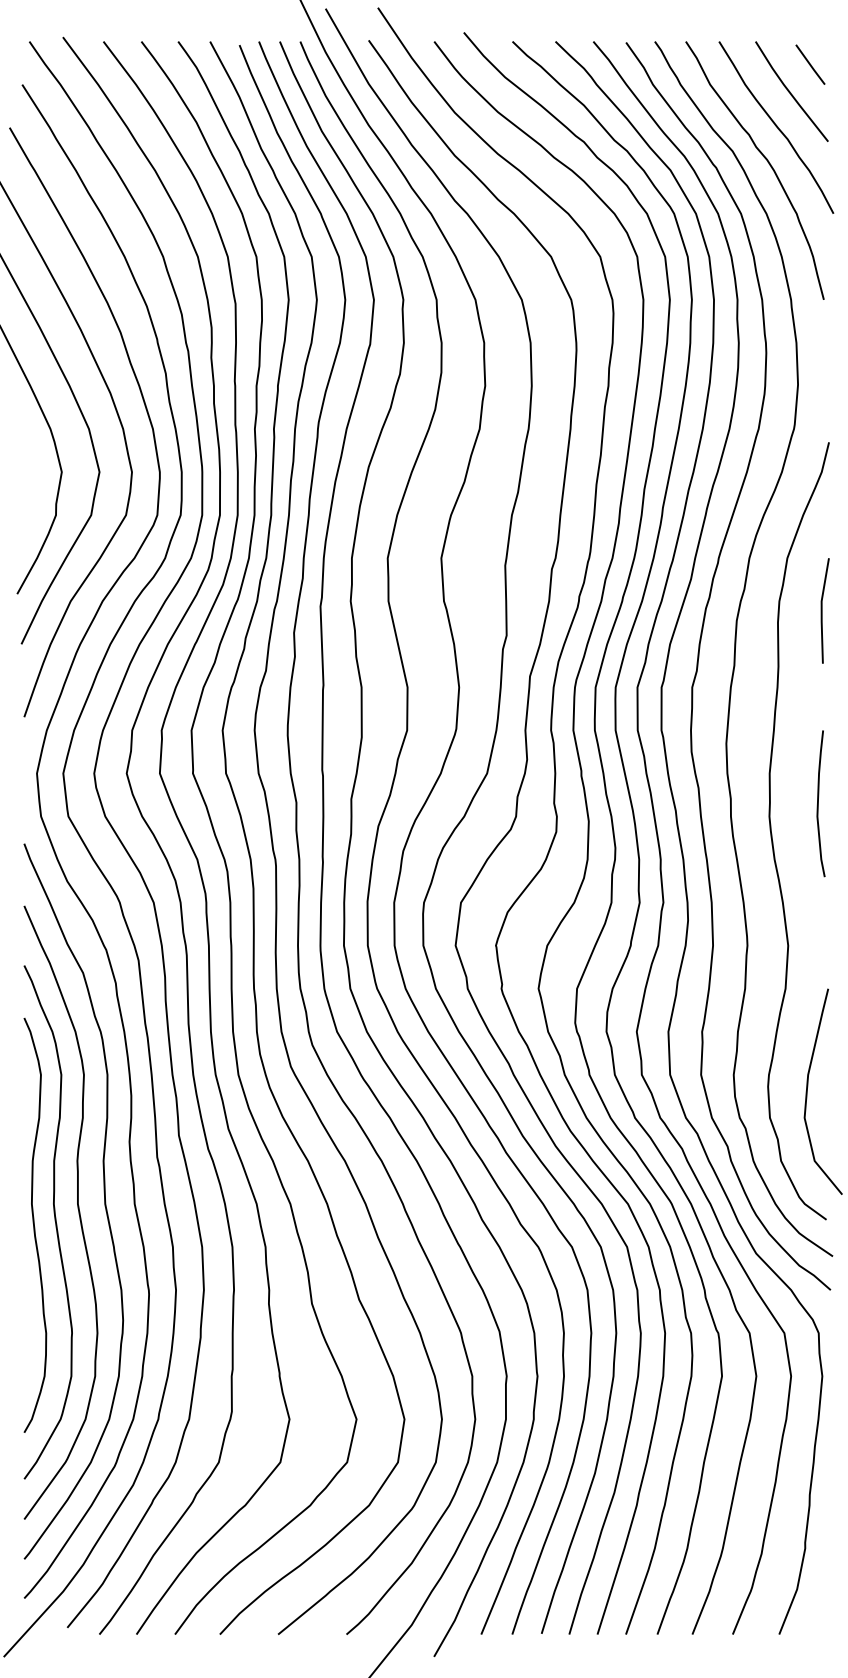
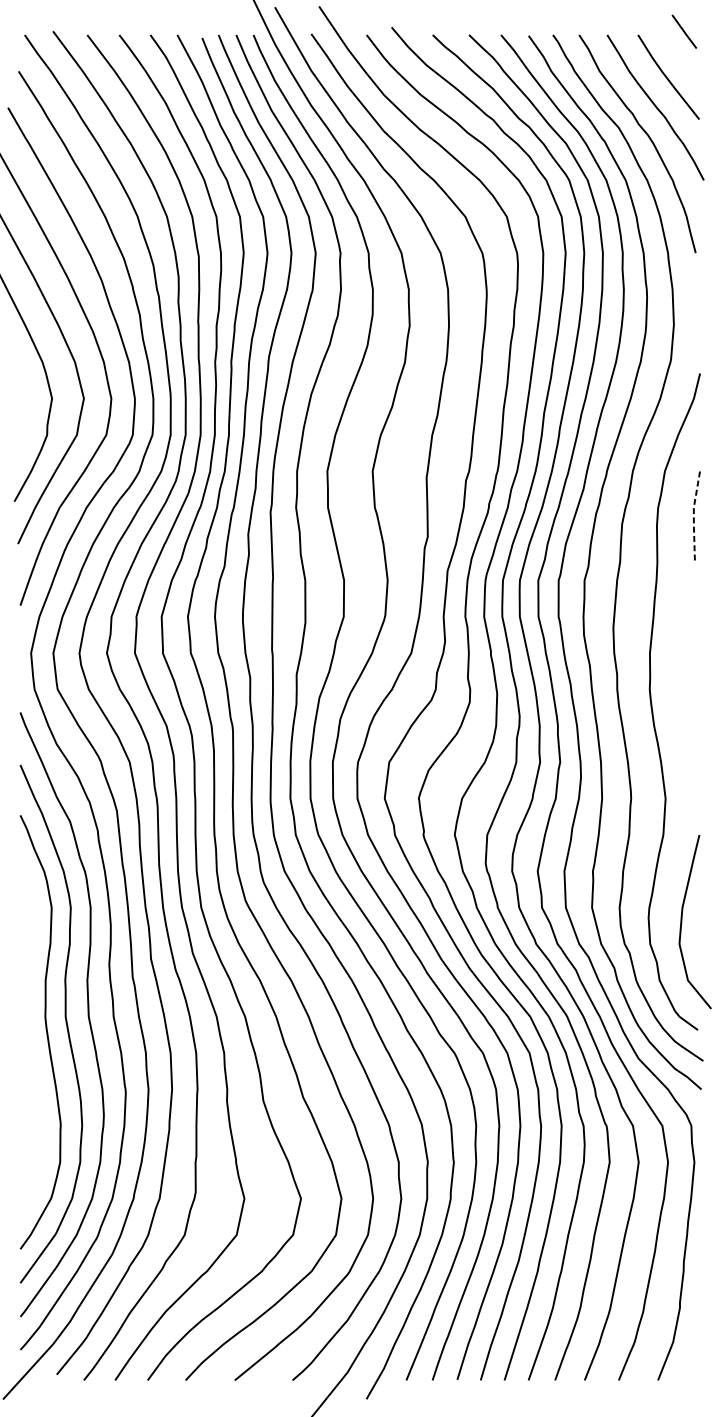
line: (810, 64) -> (684, 31), moved
line: (821, 610) -> (693, 515), solid -> dashed
curve: (818, 803) -> (691, 678), removed
curve: (34, 1225) -> (29, 1034), removed

